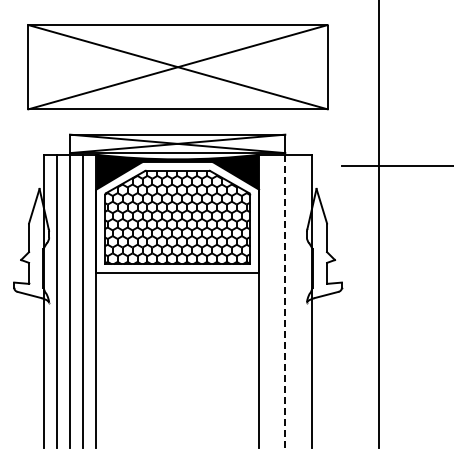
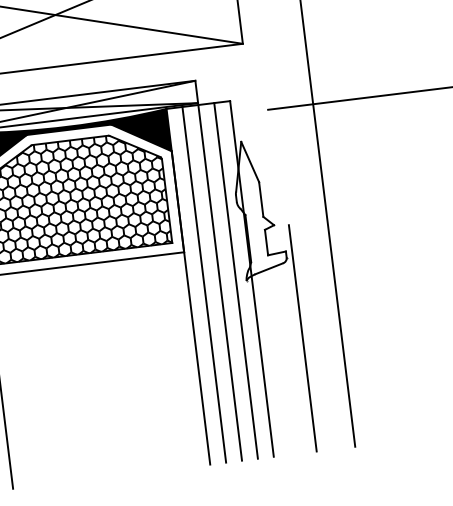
line: (272, 301) -> (204, 284), added
line: (285, 301) -> (220, 282), dashed -> solid
line: (298, 301) -> (236, 280), added
line: (347, 354) -> (303, 337), added

